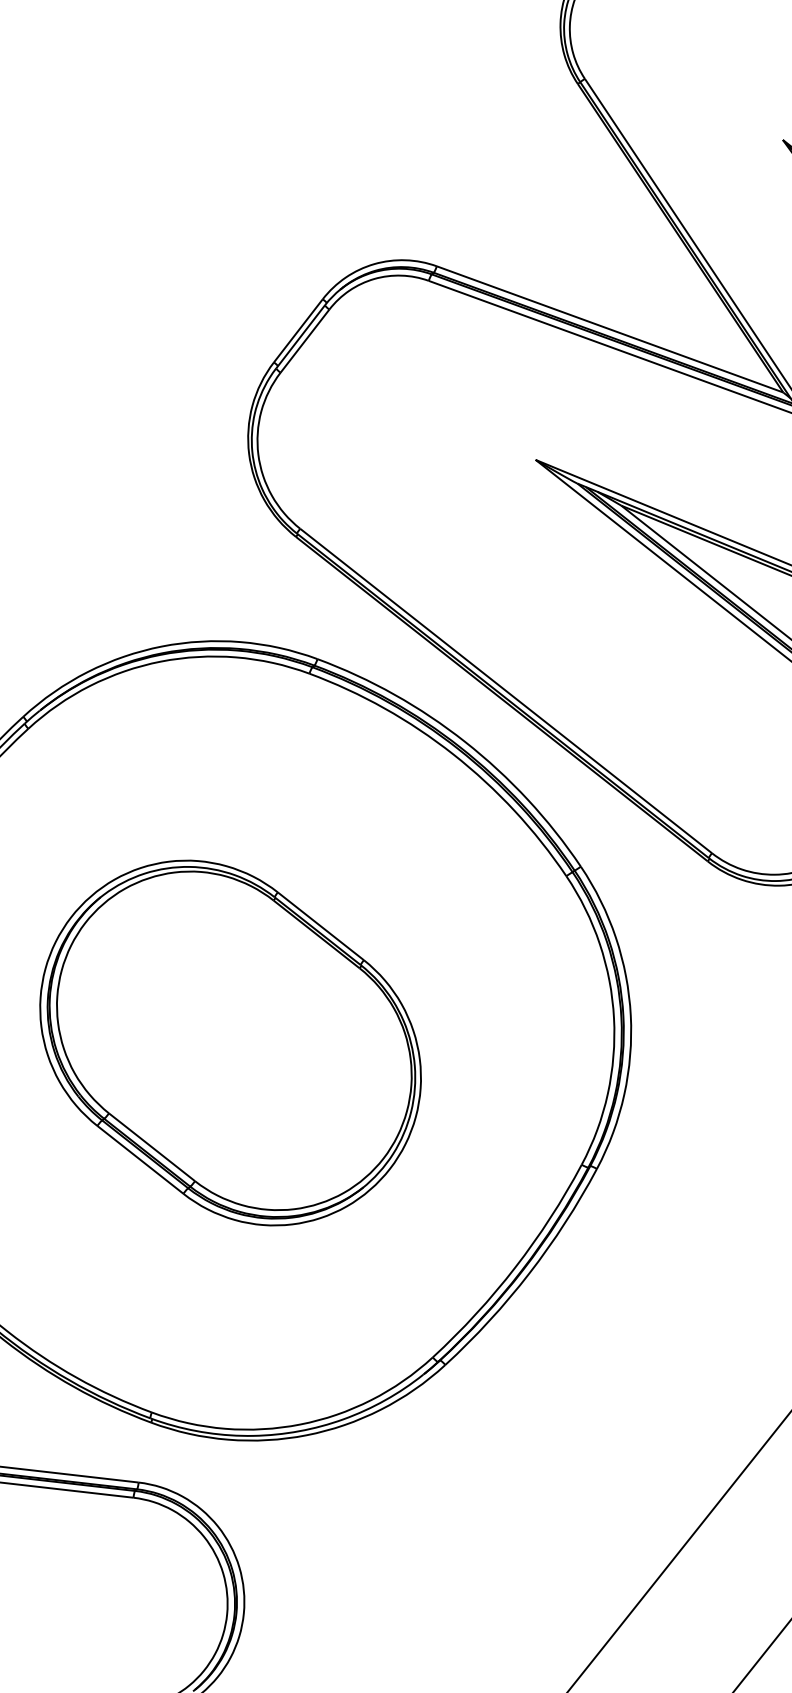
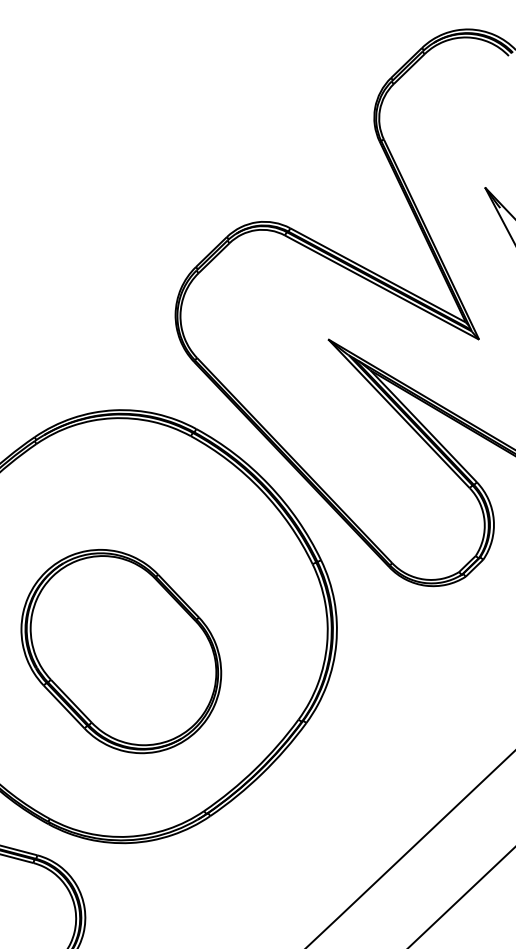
part: (230, 1042) -> (121, 651), moved

